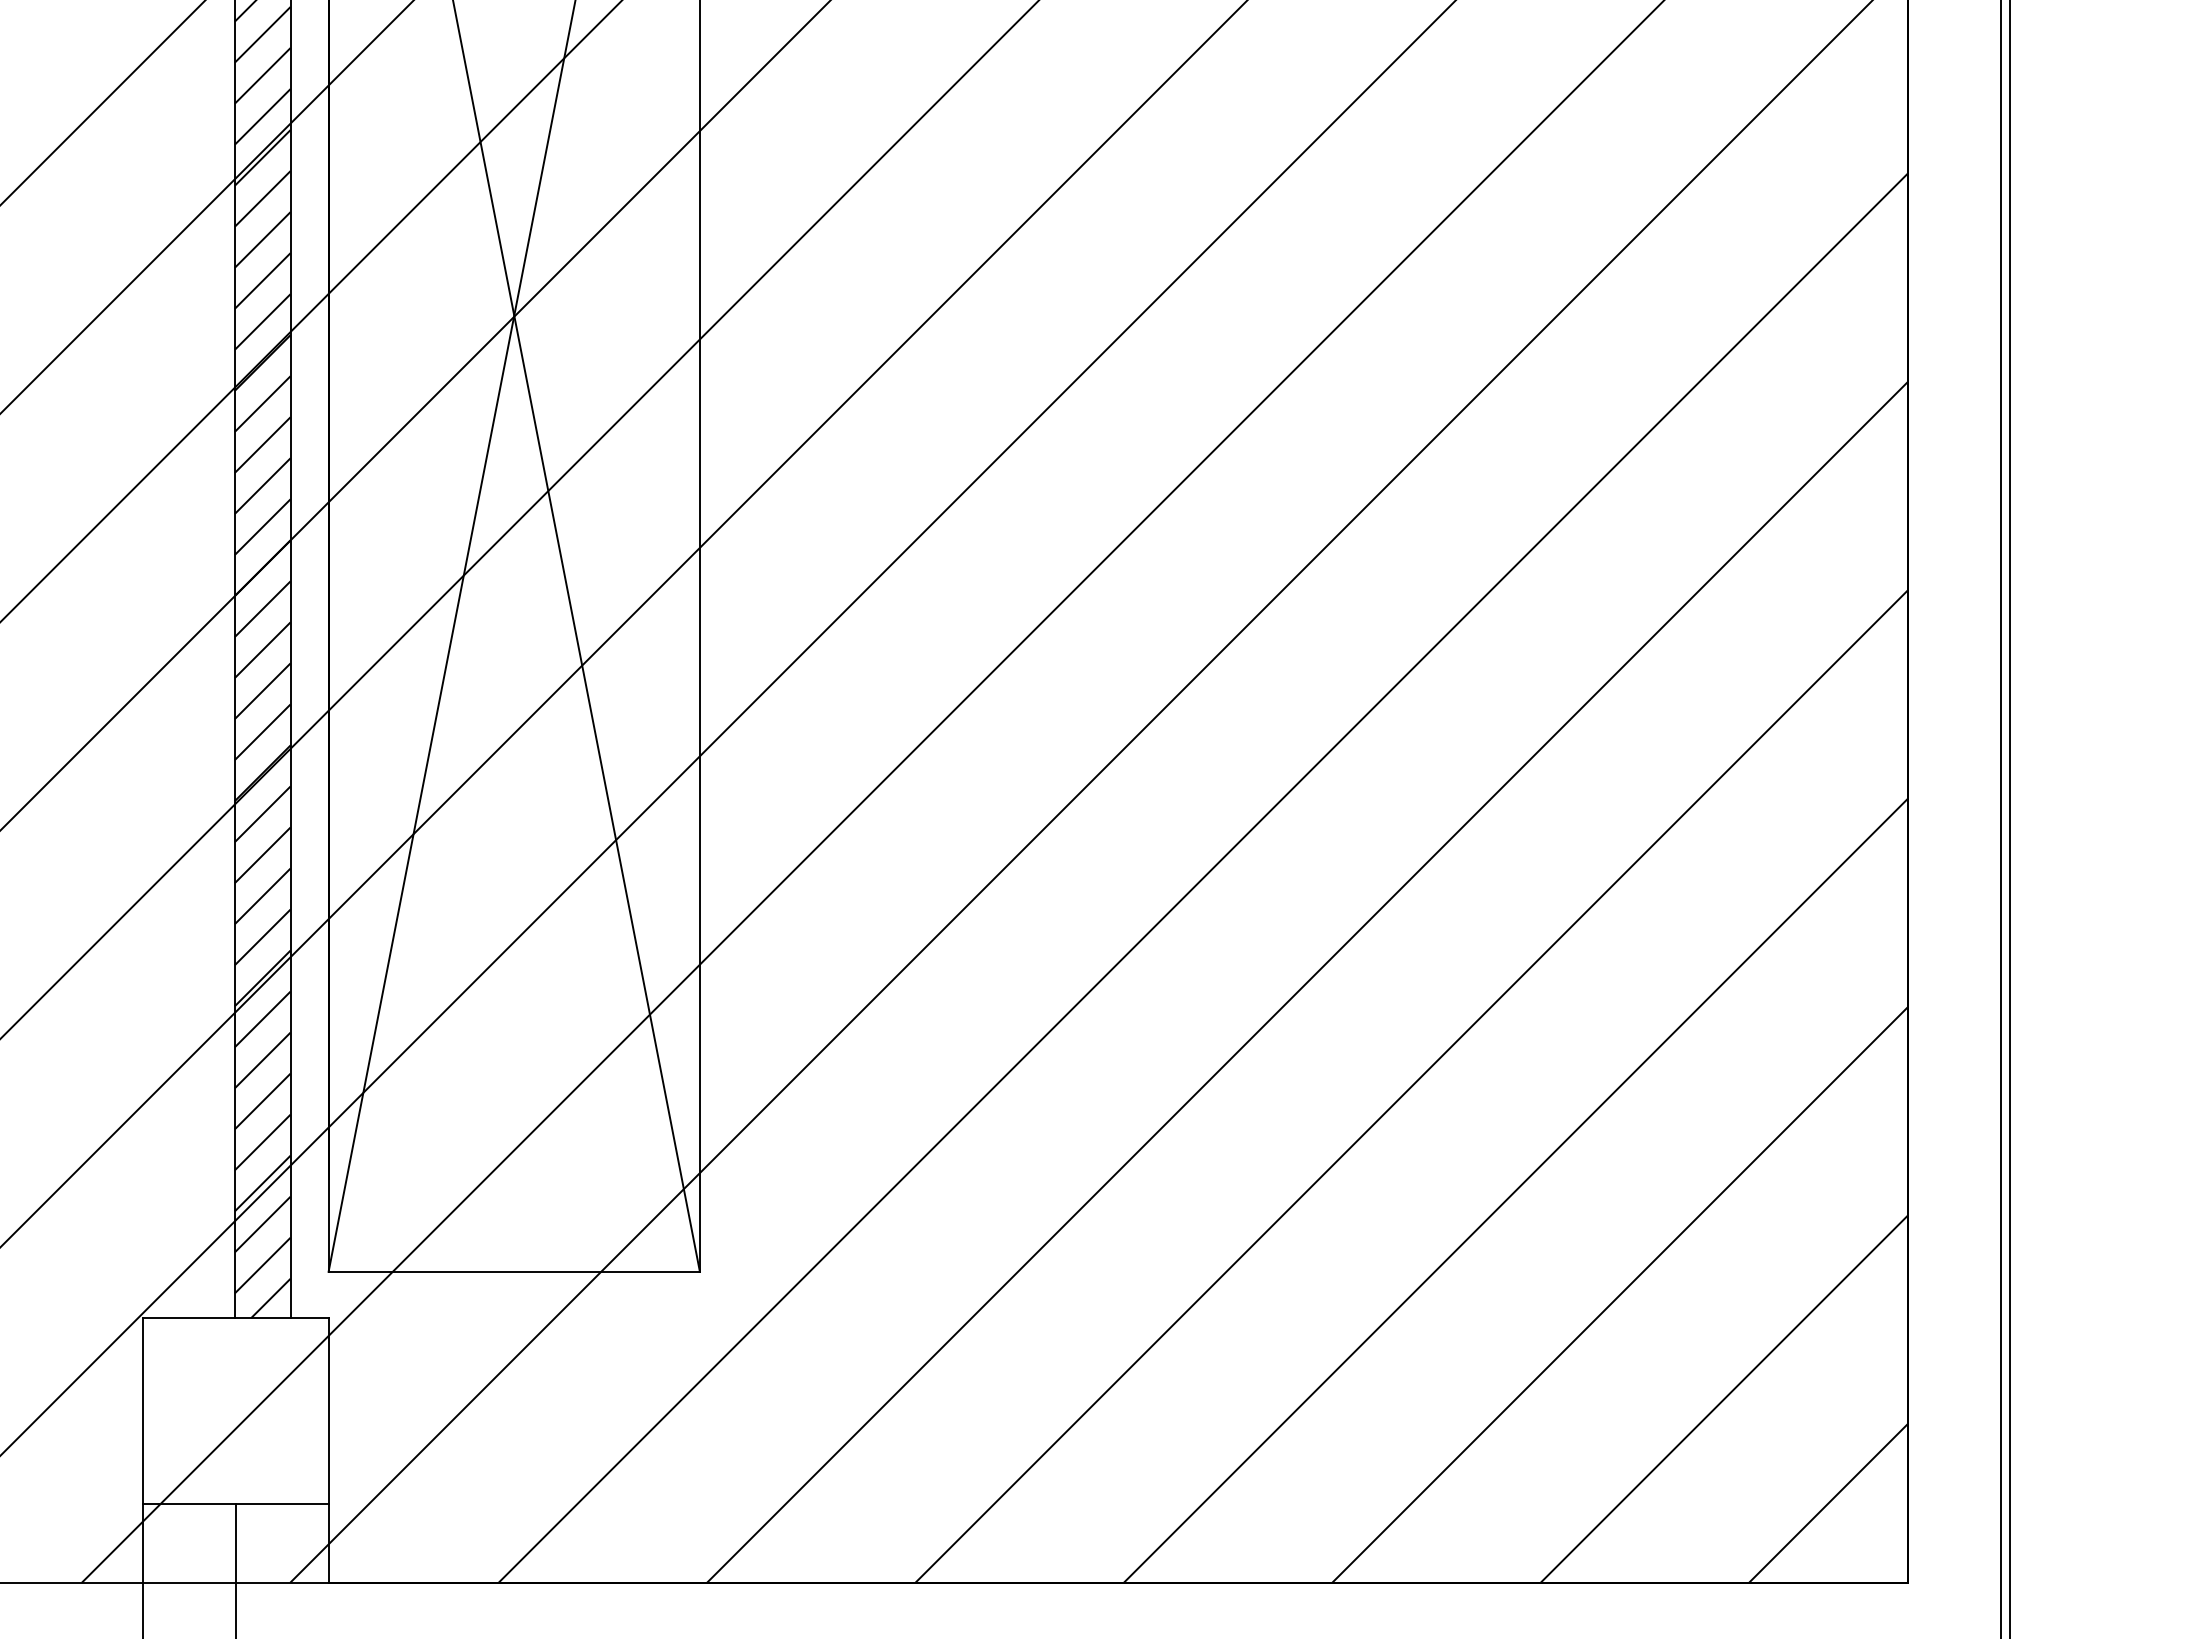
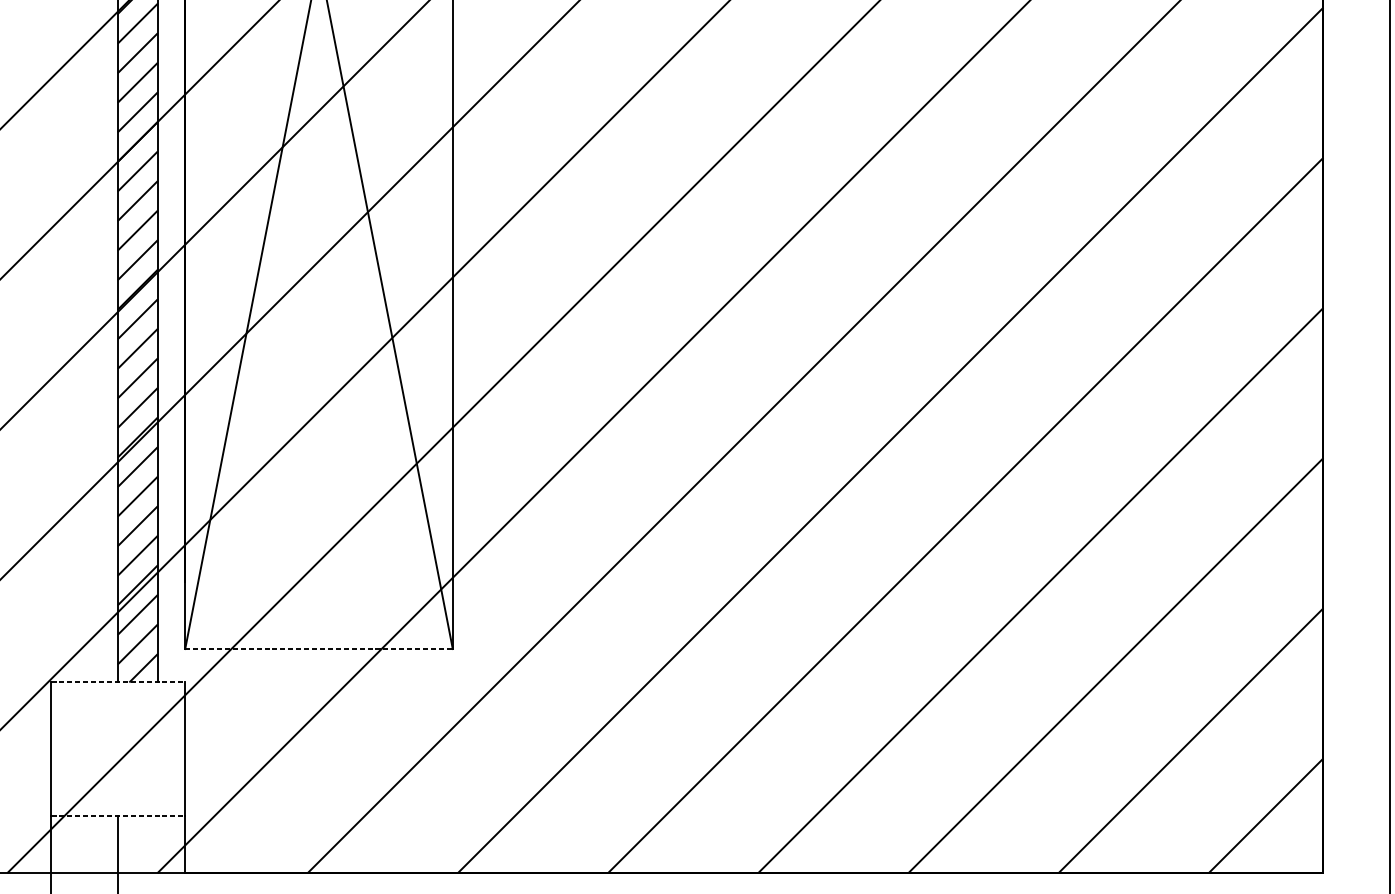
line: (514, 1271) -> (319, 648), solid -> dashed
line: (235, 1318) -> (118, 682), solid -> dashed
line: (235, 1503) -> (118, 815), solid -> dashed

